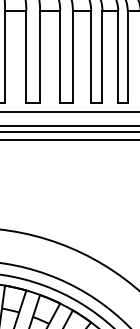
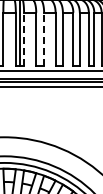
line: (5, 55) -> (24, 38), solid -> dashed
line: (40, 55) -> (44, 38), solid -> dashed

